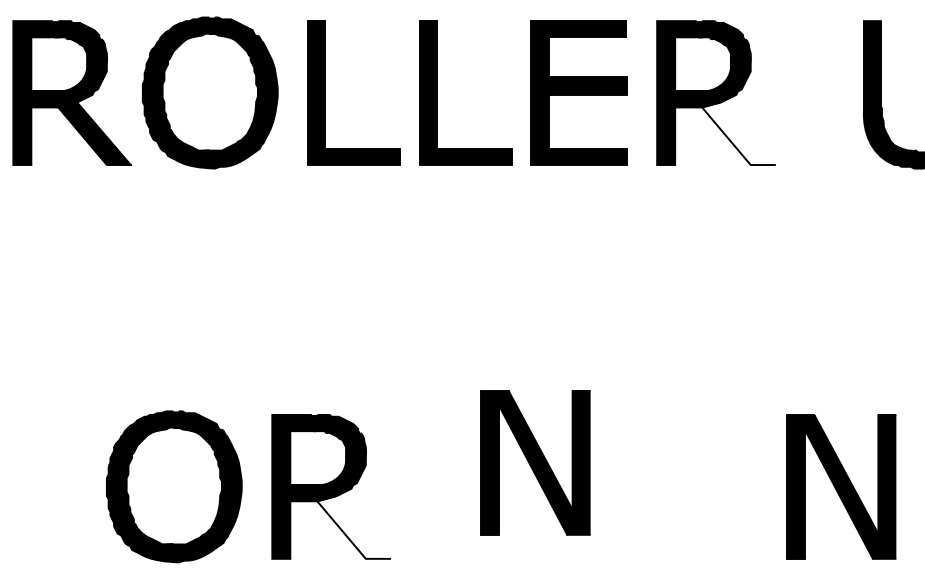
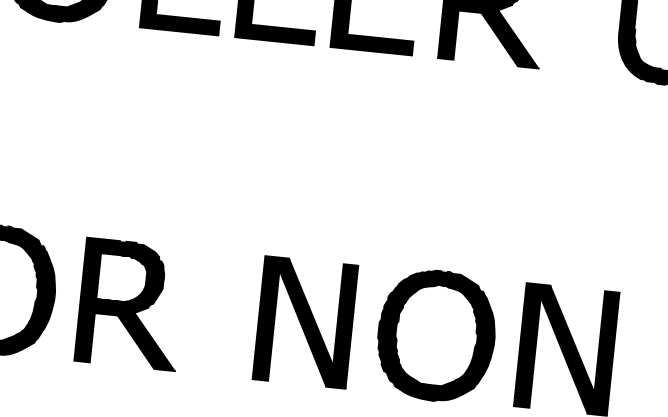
fill: (738, 133) -> (510, 38), added
part: (535, 462) -> (305, 322), moved
part: (688, 486) -> (436, 335), added
fill: (354, 526) -> (147, 340), added

